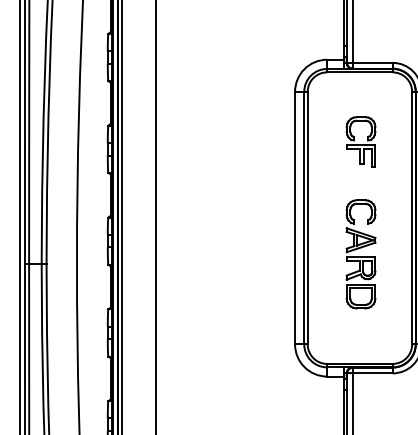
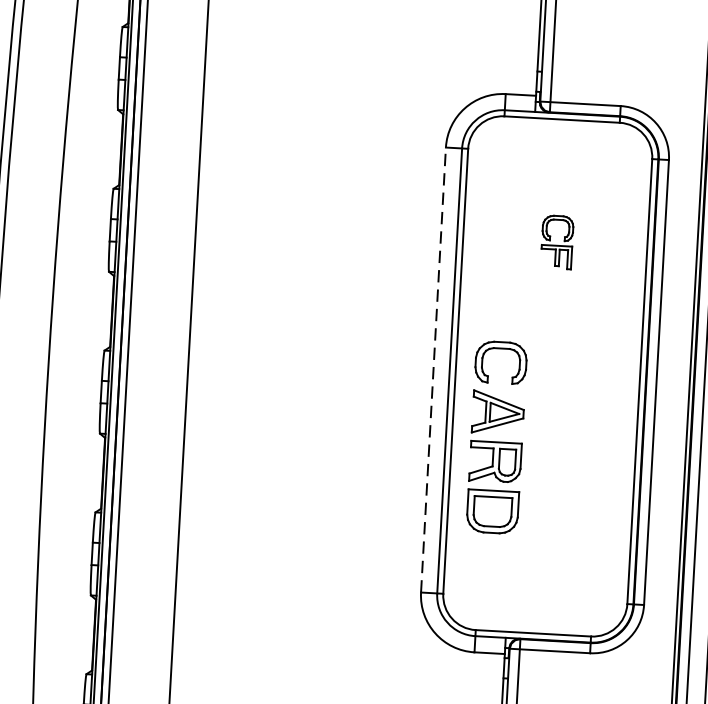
part: (360, 141) -> (556, 241), size x0.6
line: (295, 217) -> (434, 368), solid -> dashed
part: (360, 254) -> (495, 437), moved

